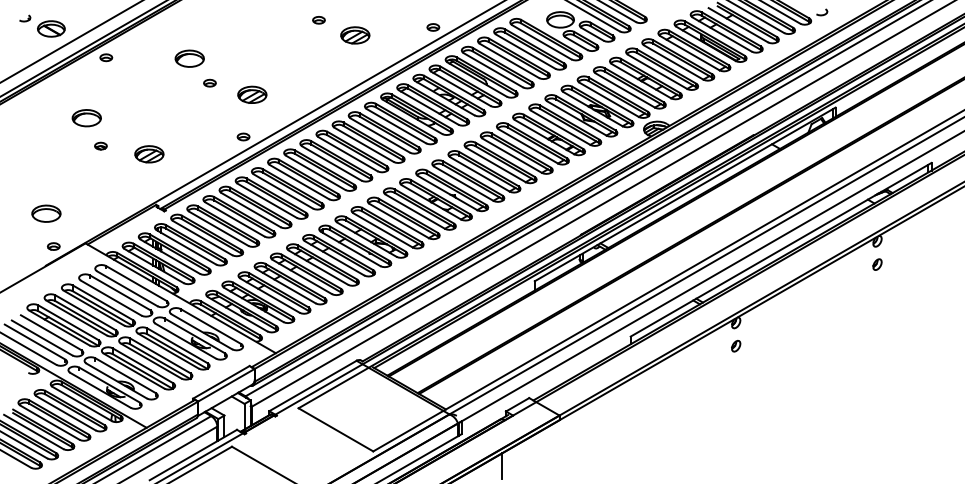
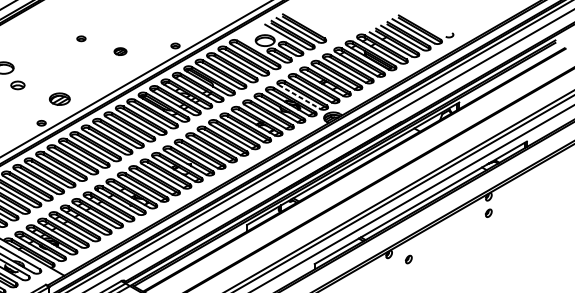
part: (318, 20) -> (81, 38), moved
part: (355, 35) -> (120, 51), size x0.6
part: (209, 82) -> (17, 84), size x1.6
part: (252, 94) -> (59, 98), moved
line: (609, 100) -> (299, 97), solid -> dashed
part: (736, 346) -> (409, 259), moved

